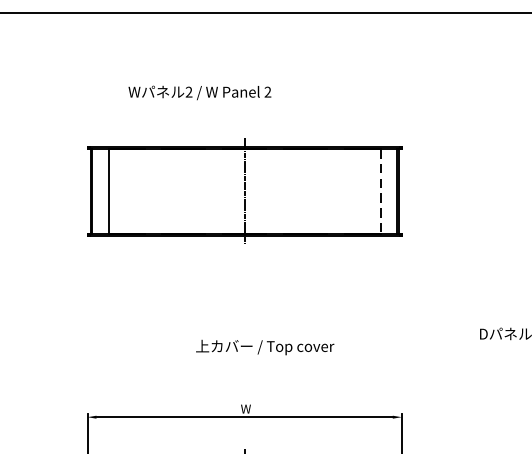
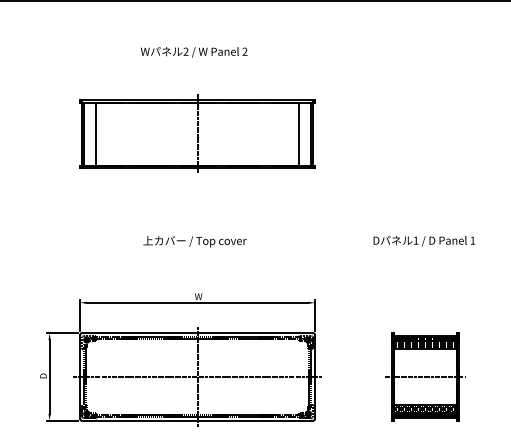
text: (200, 93) -> (194, 52), moved
line: (380, 192) -> (299, 134), dashed -> solid
text: (264, 347) -> (194, 241), moved

